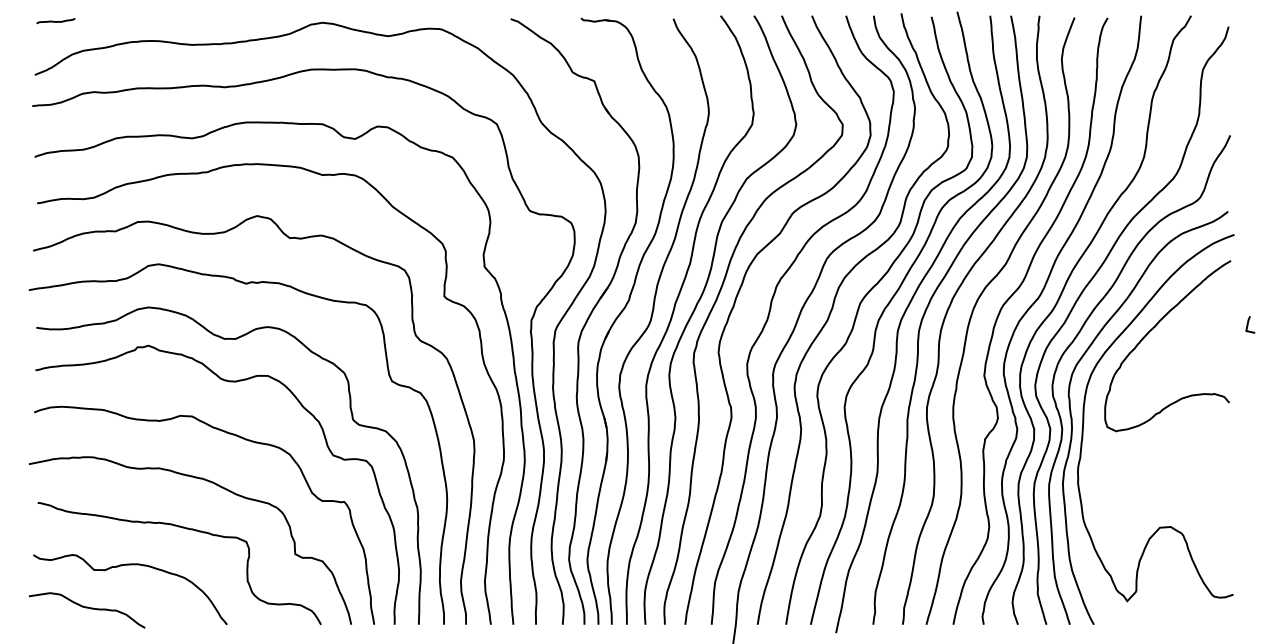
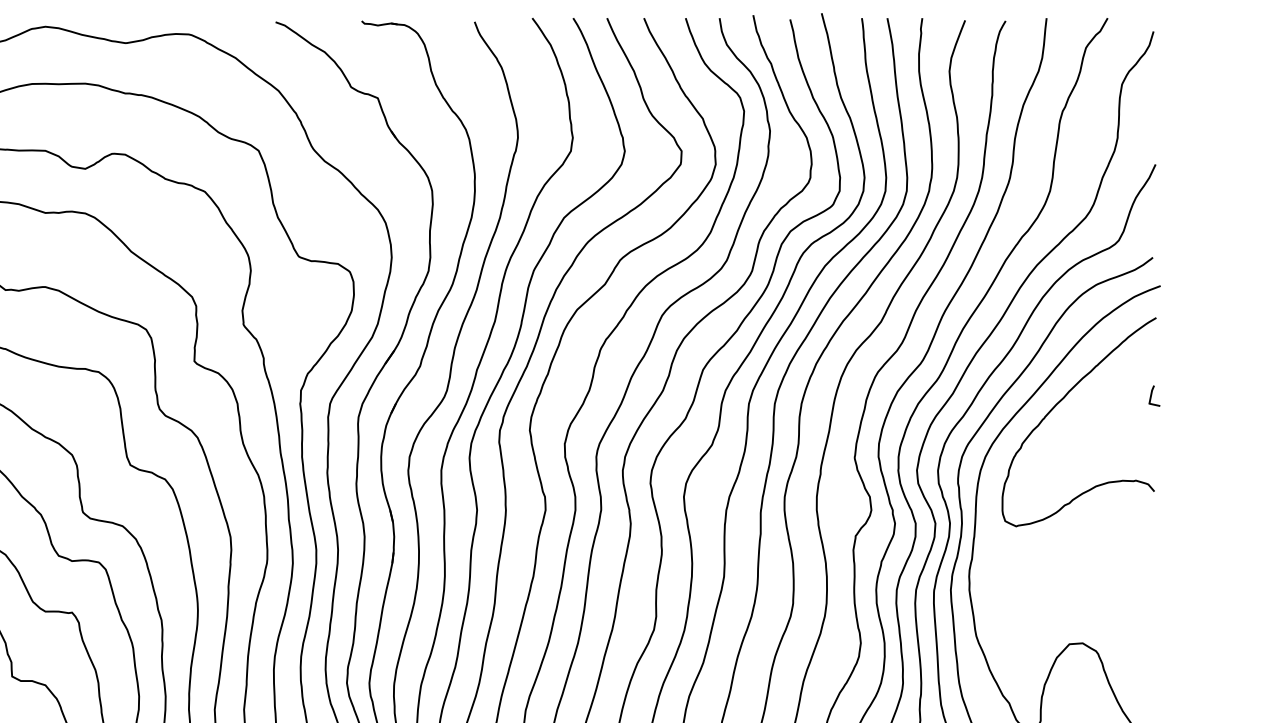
line: (1248, 324) -> (1152, 395), moved

